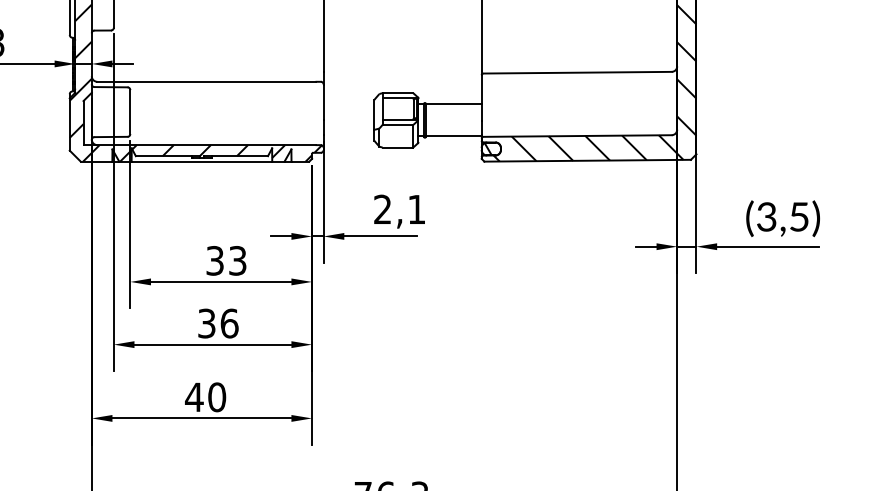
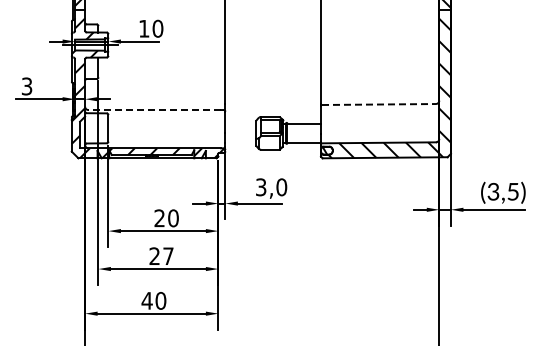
line: (576, 72) -> (378, 104), solid -> dashed
line: (206, 82) -> (154, 110), solid -> dashed
text: (399, 209) -> (271, 187), 2,1 -> 3,0
text: (226, 261) -> (166, 218), 33 -> 20
text: (218, 323) -> (161, 256), 36 -> 27

